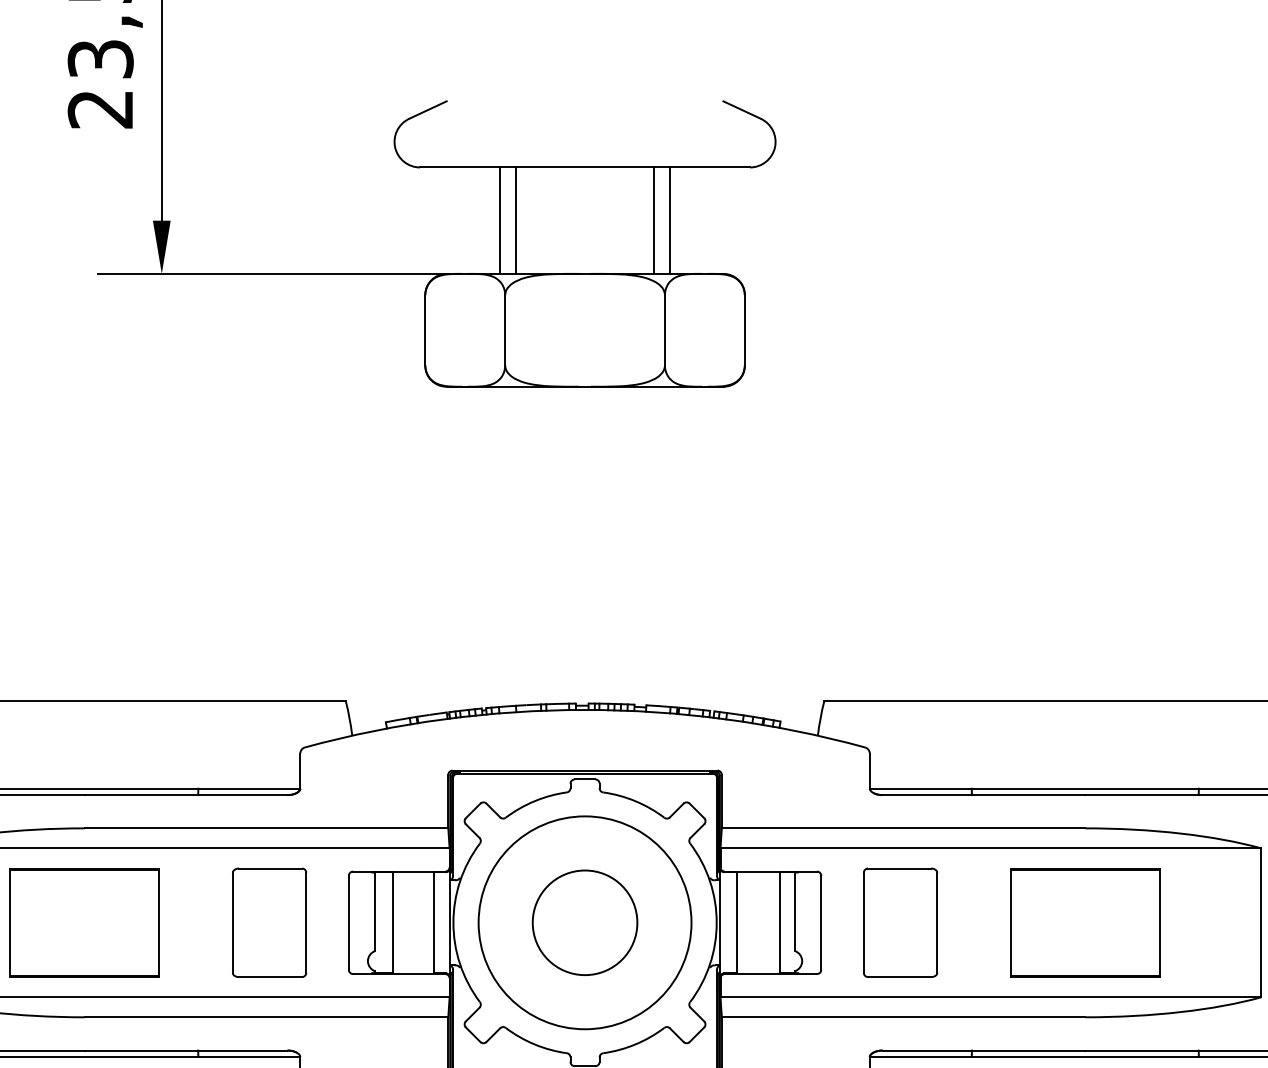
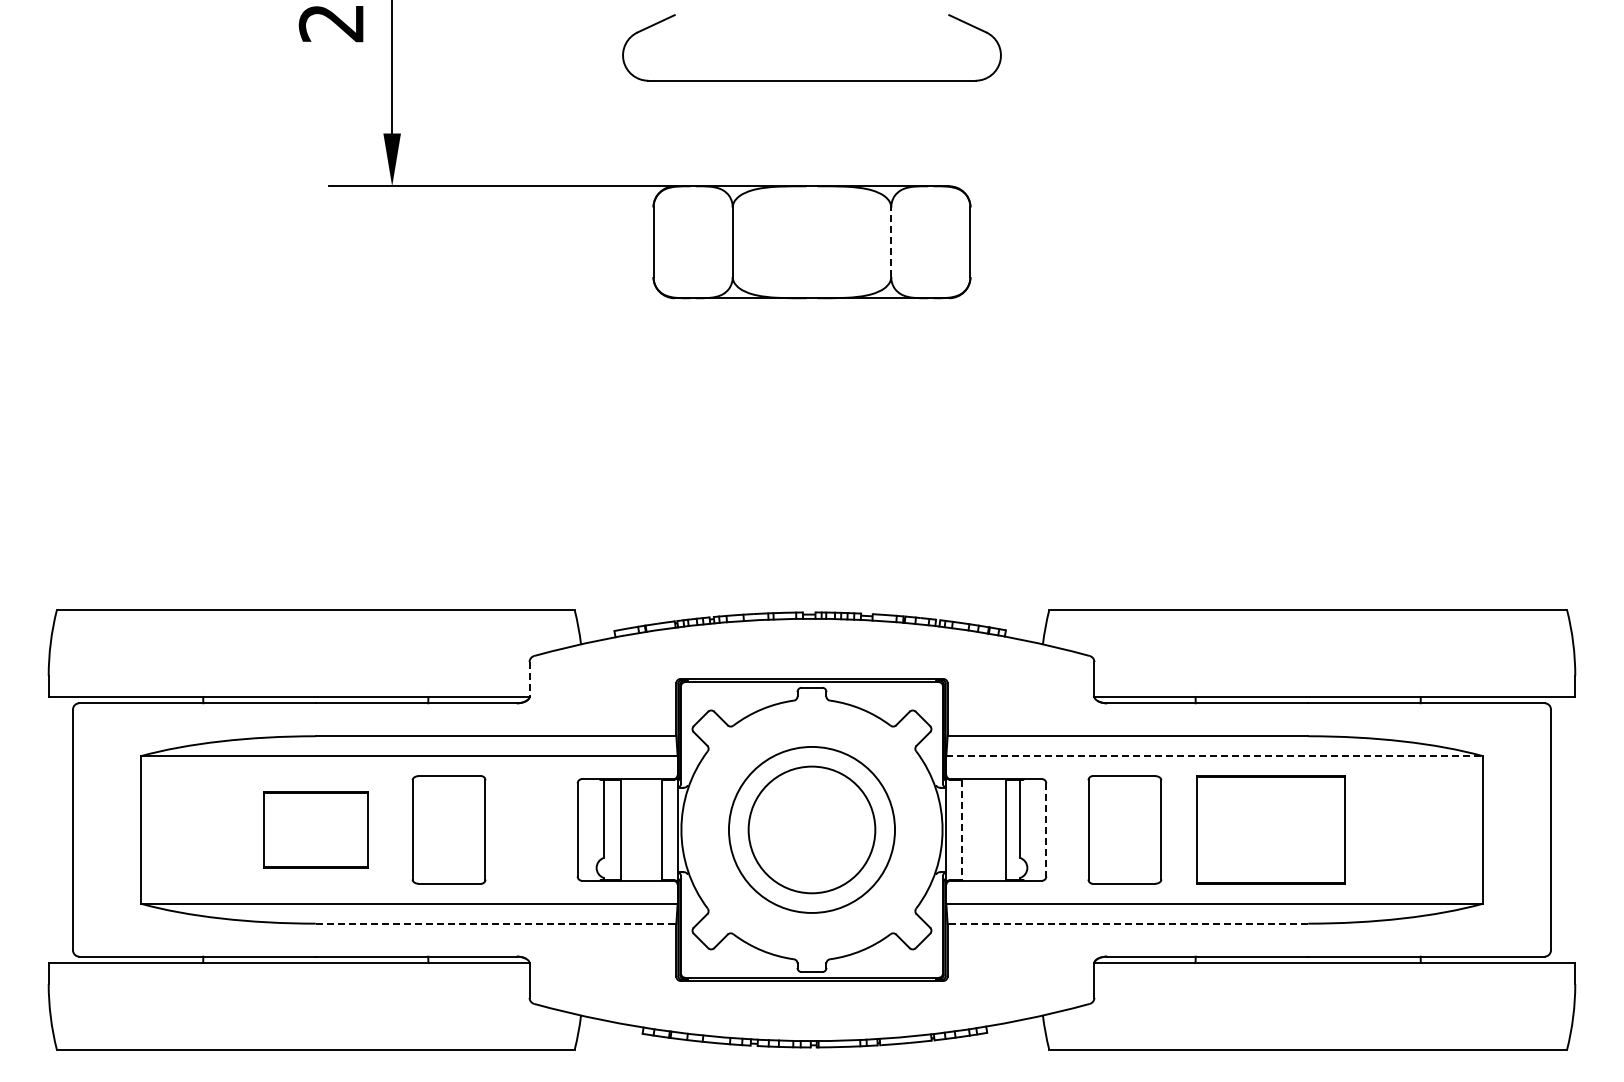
line: (499, 220) -> (727, 133), removed
line: (516, 220) -> (743, 133), removed
line: (654, 220) -> (880, 133), removed
line: (670, 220) -> (896, 133), removed
line: (665, 330) -> (891, 242), solid -> dashed
line: (300, 772) -> (529, 680), solid -> dashed
line: (990, 848) -> (1214, 756), solid -> dashed
part: (84, 922) -> (315, 829), size x0.7
part: (269, 922) -> (448, 829), moved
circle: (584, 922) -> (811, 829), size x0.6
circle: (584, 922) -> (811, 829), size x1.6
line: (821, 922) -> (1046, 829), solid -> dashed
part: (1084, 922) -> (1270, 829), moved
line: (736, 923) -> (962, 830), solid -> dashed
line: (266, 1017) -> (496, 923), solid -> dashed
line: (903, 1017) -> (1127, 923), solid -> dashed

